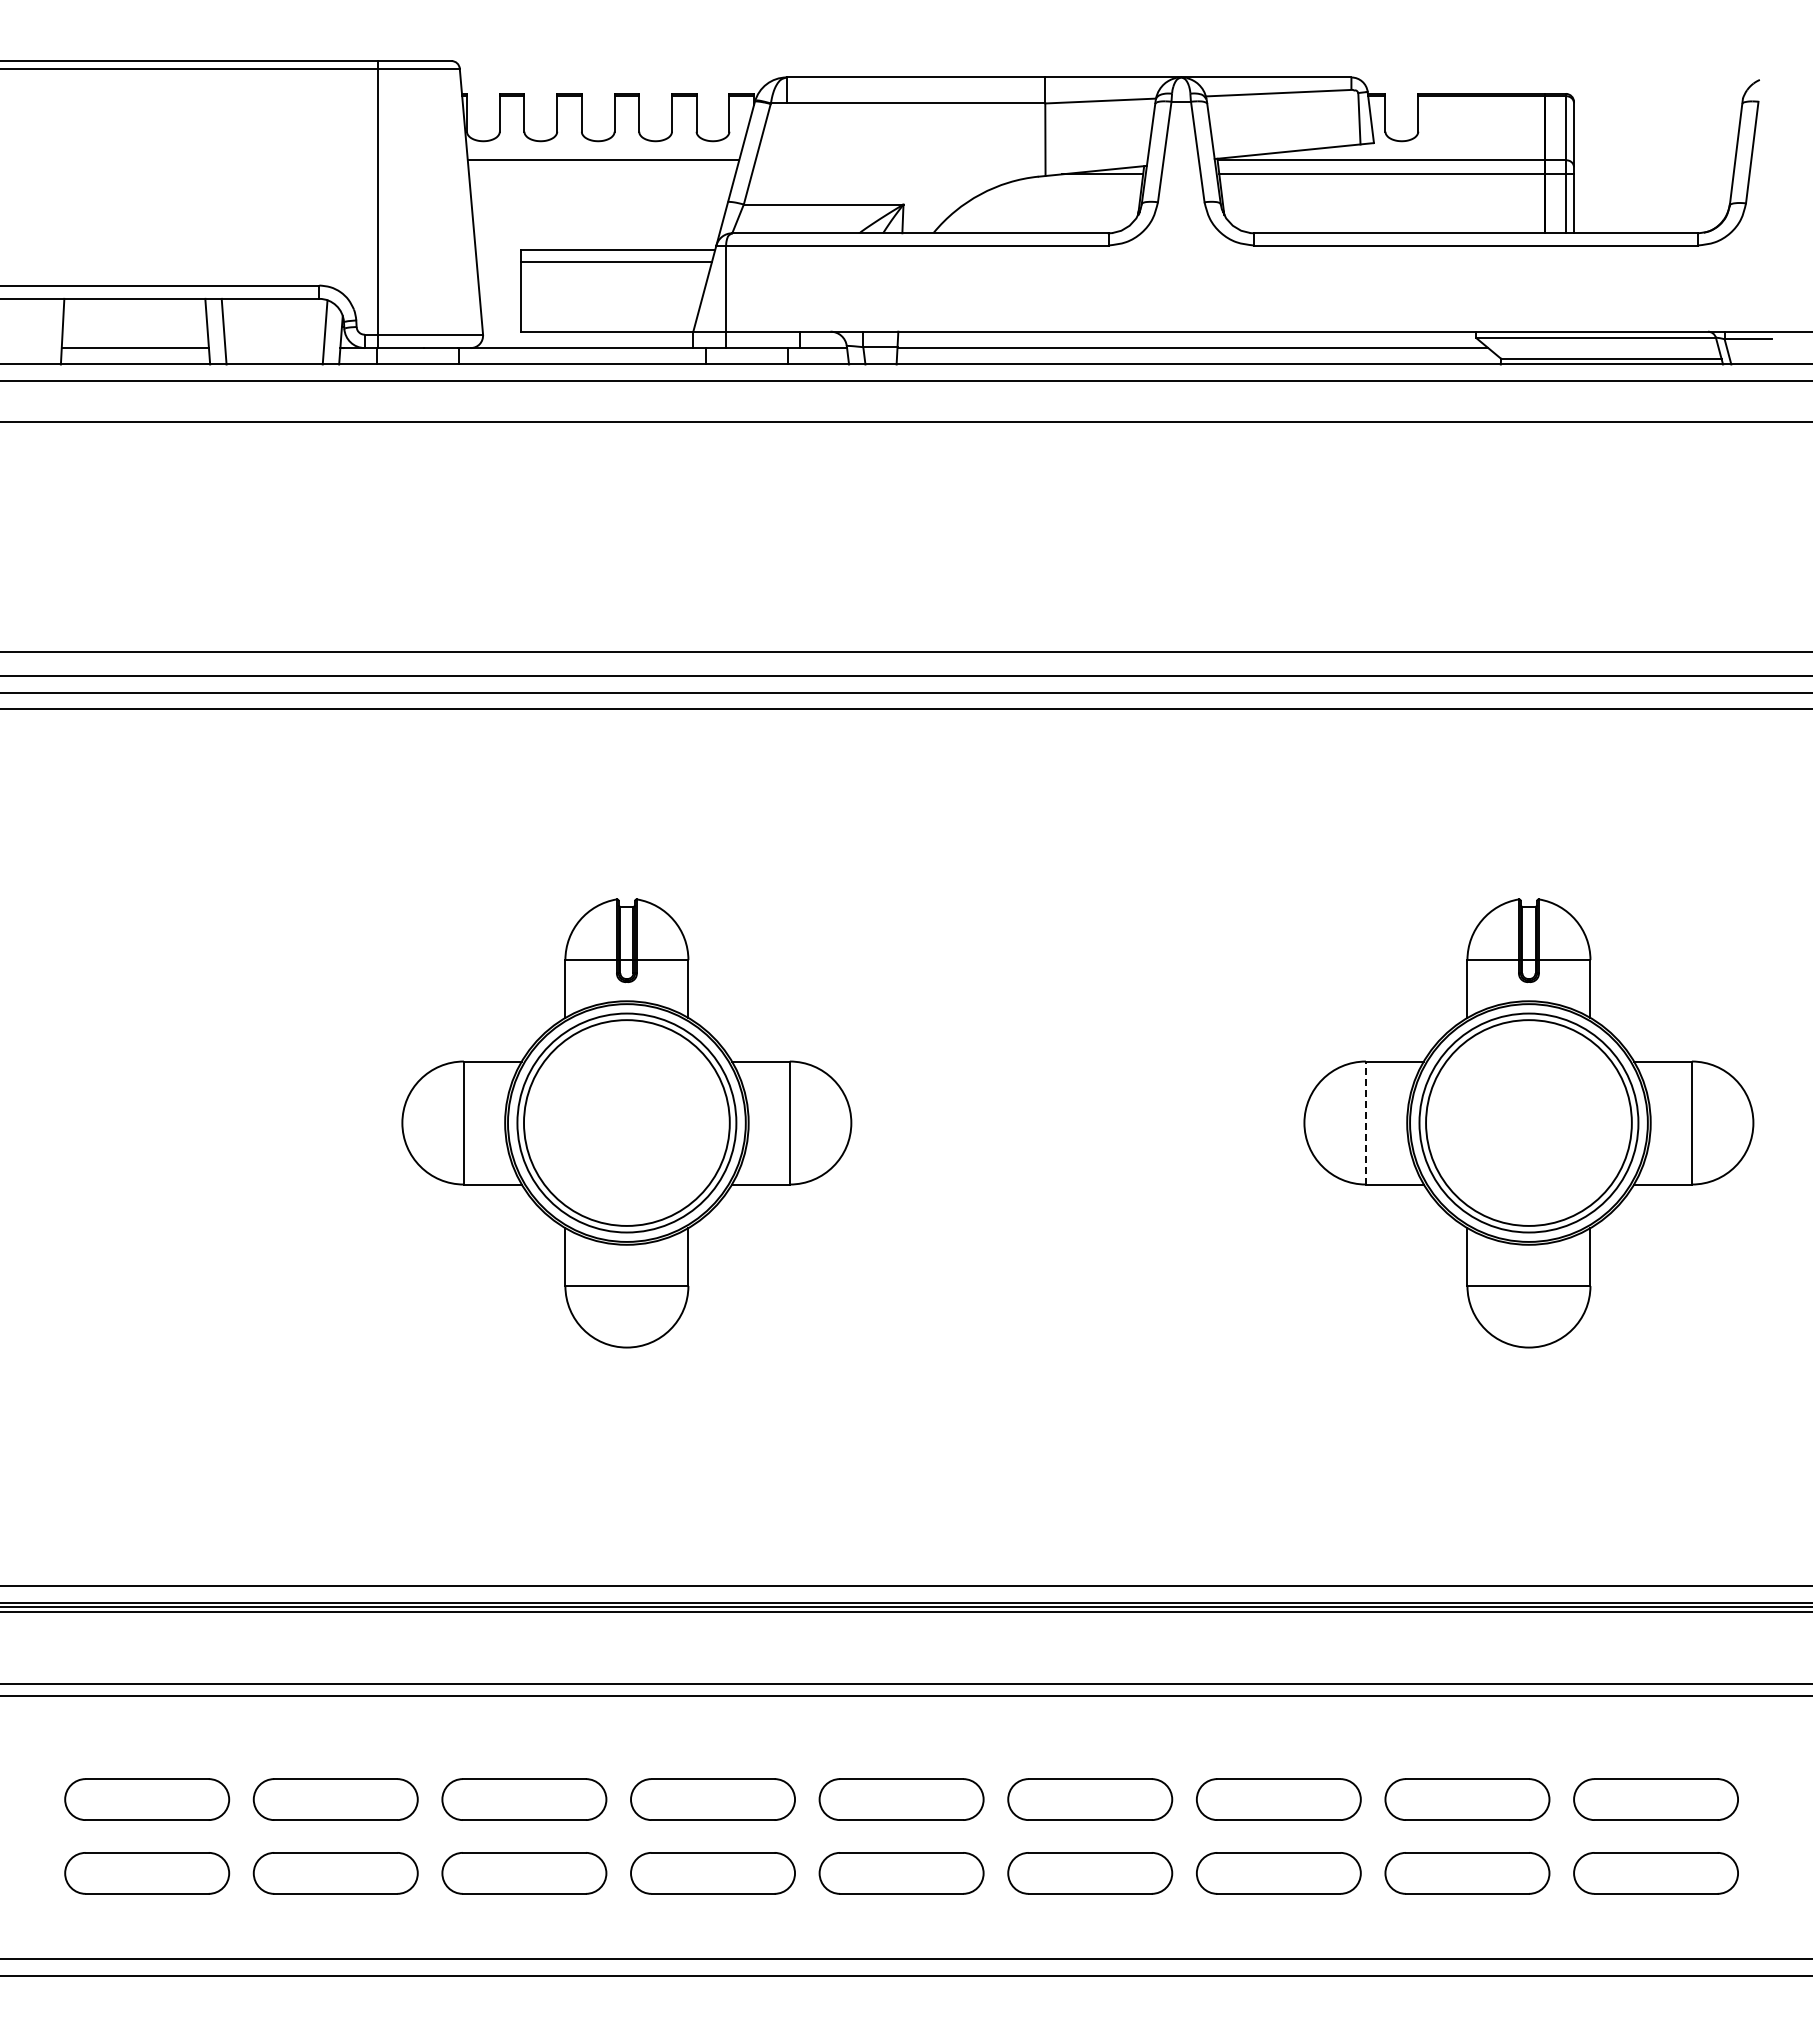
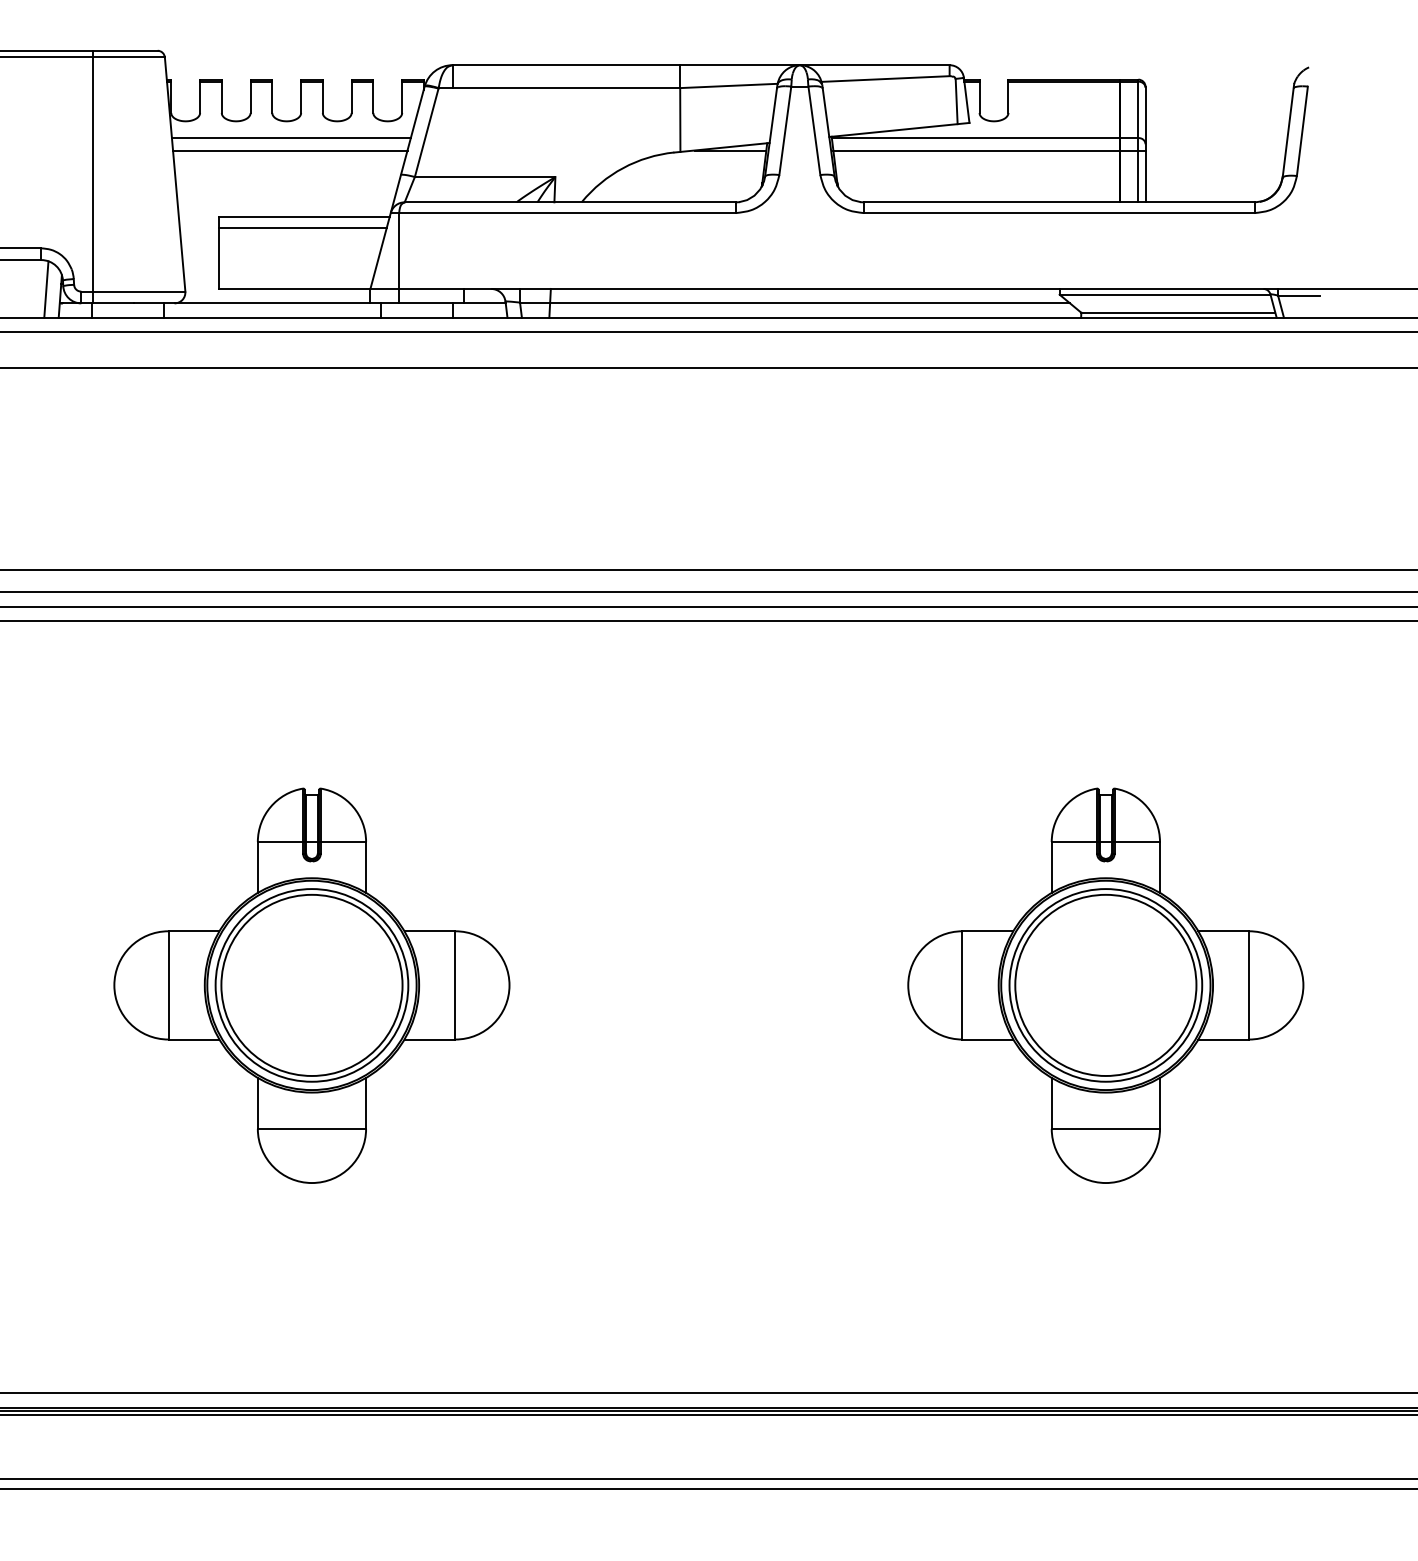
line: (602, 174) -> (290, 150), added
line: (1365, 1123) -> (962, 985), dashed -> solid

